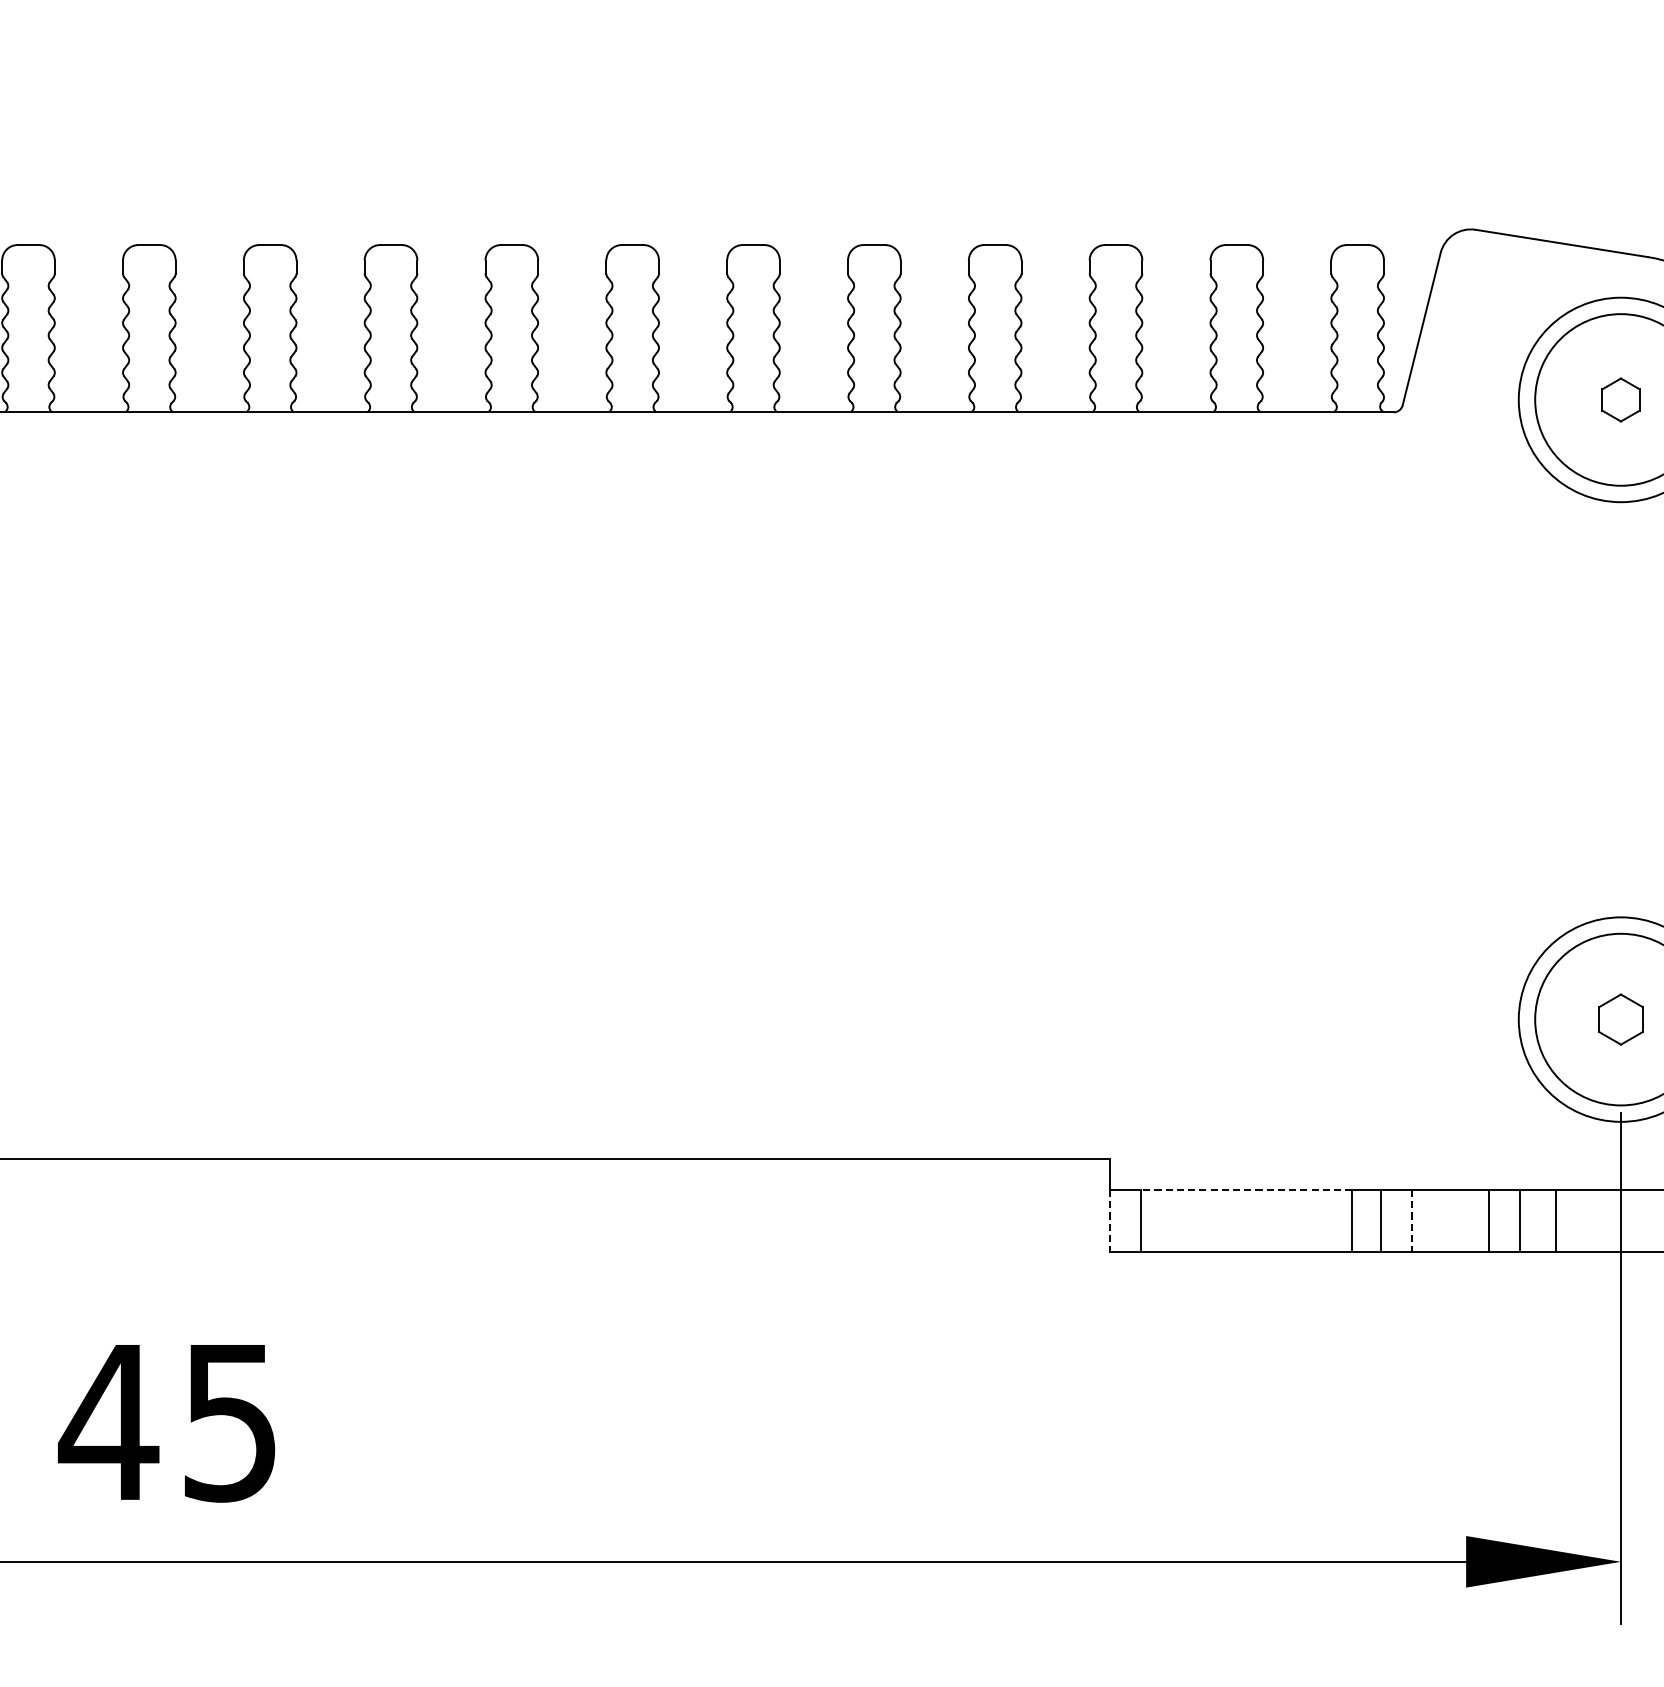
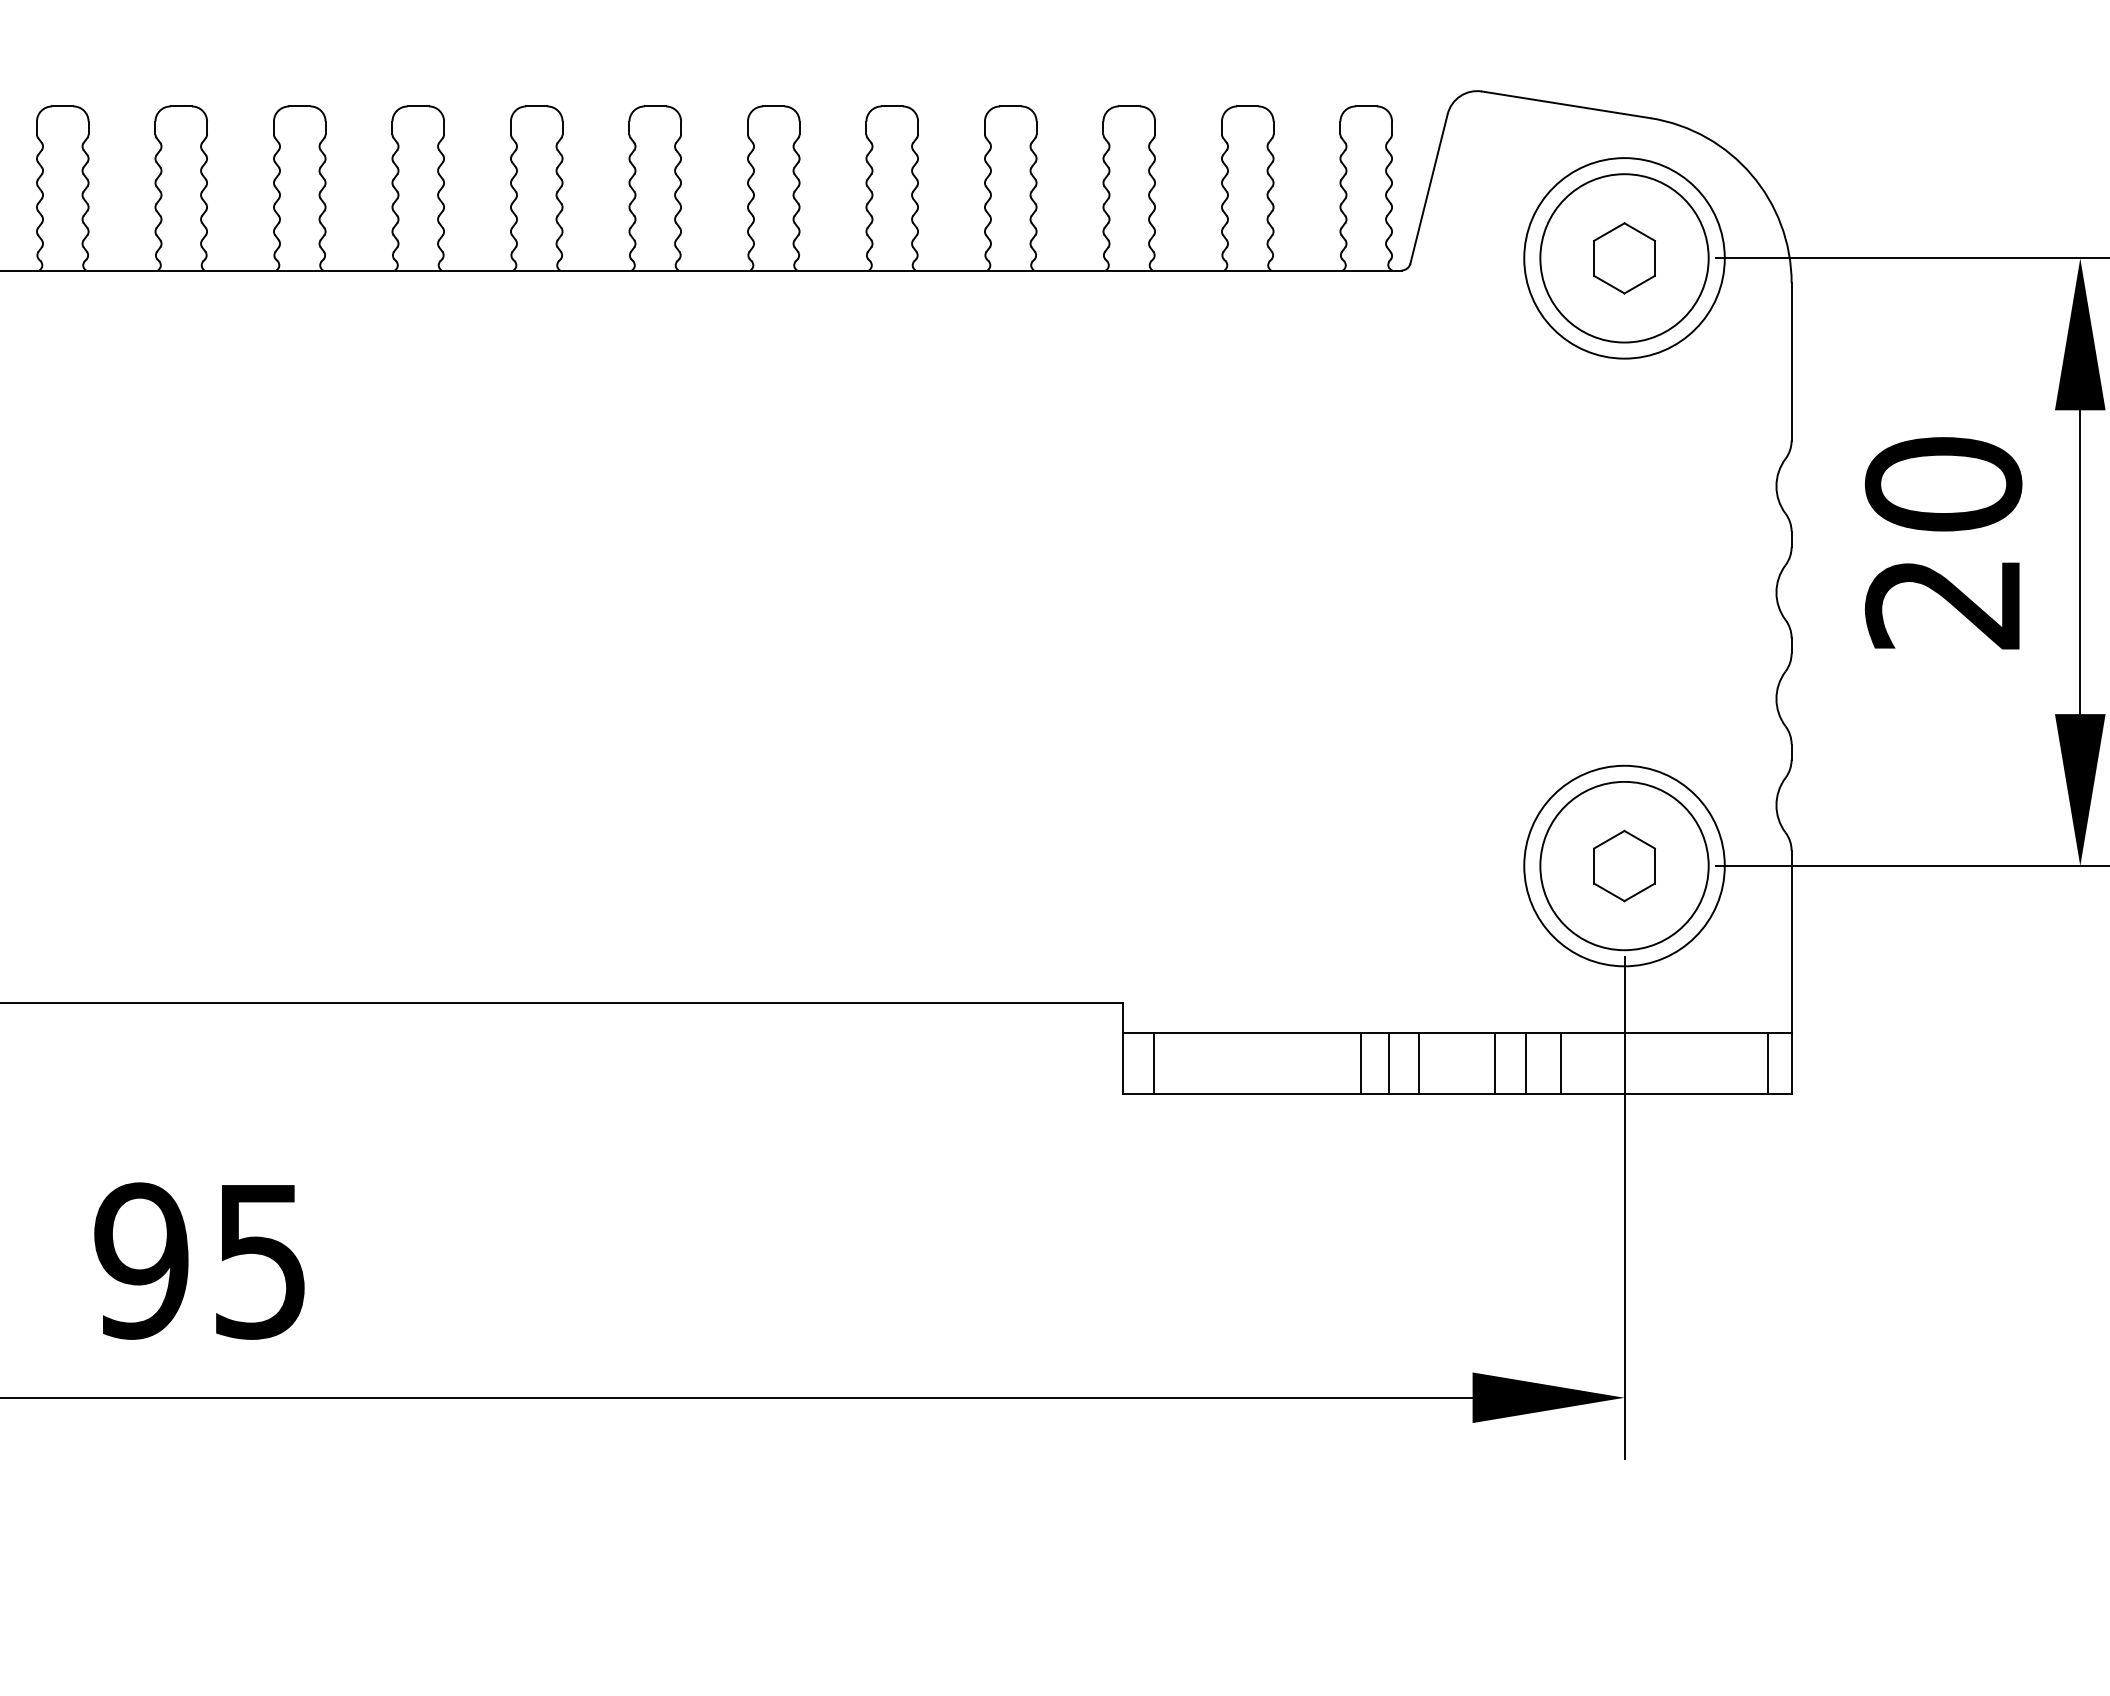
part: (1620, 400) -> (1624, 258), size x1.67
part: (1620, 1019) -> (1624, 865), size x1.43
line: (1246, 1190) -> (1257, 1033), dashed -> solid
line: (1110, 1221) -> (1123, 1064), dashed -> solid
line: (1411, 1221) -> (1419, 1064), dashed -> solid
text: (108, 1421) -> (141, 1260), 45 -> 95

